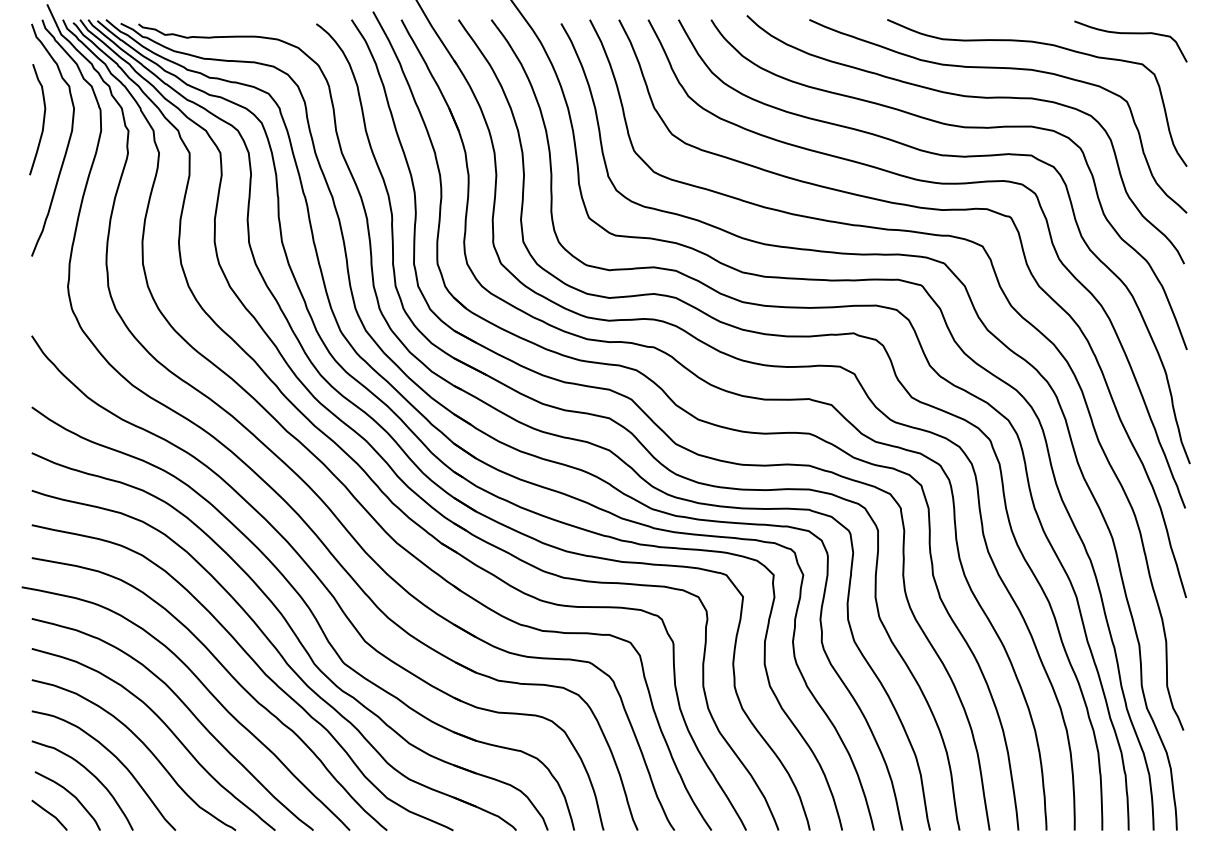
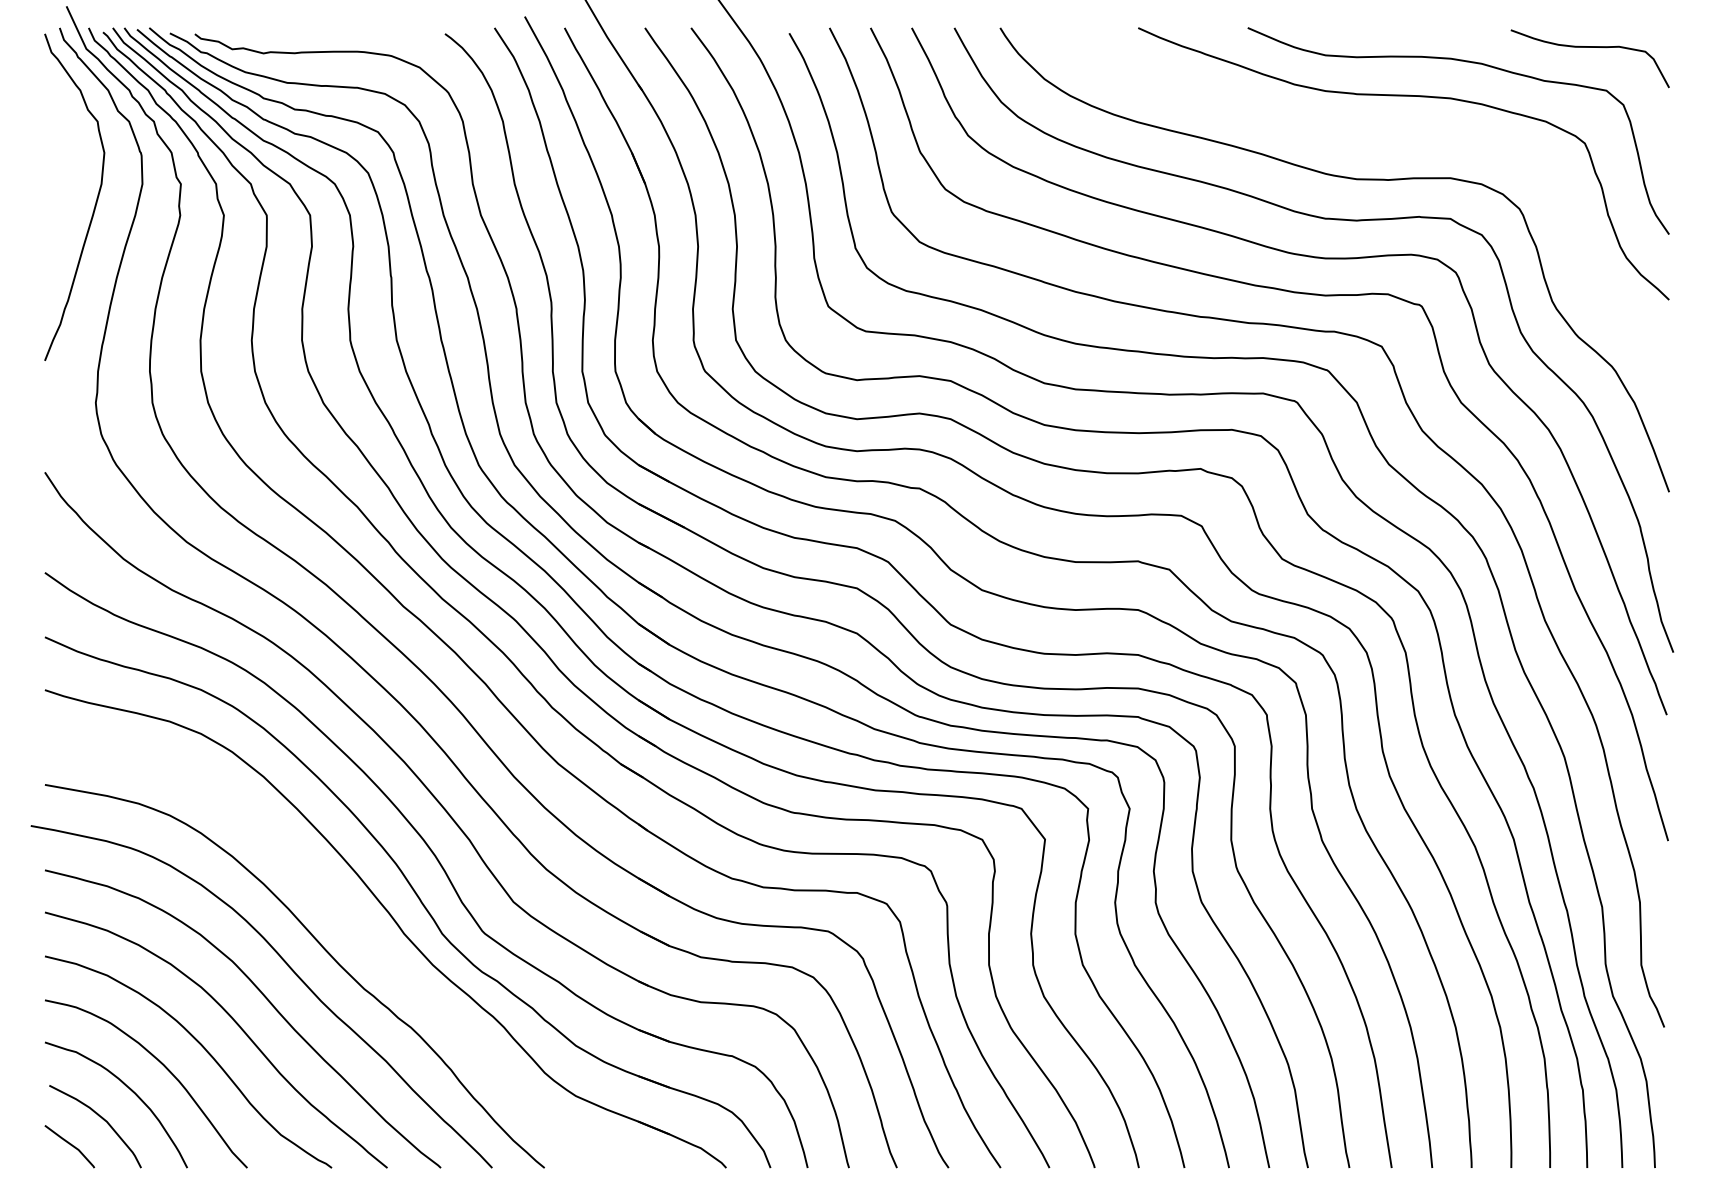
curve: (971, 97) -> (1366, 137), removed
curve: (42, 121) -> (60, 171), removed
curve: (256, 665) -> (361, 936), removed

